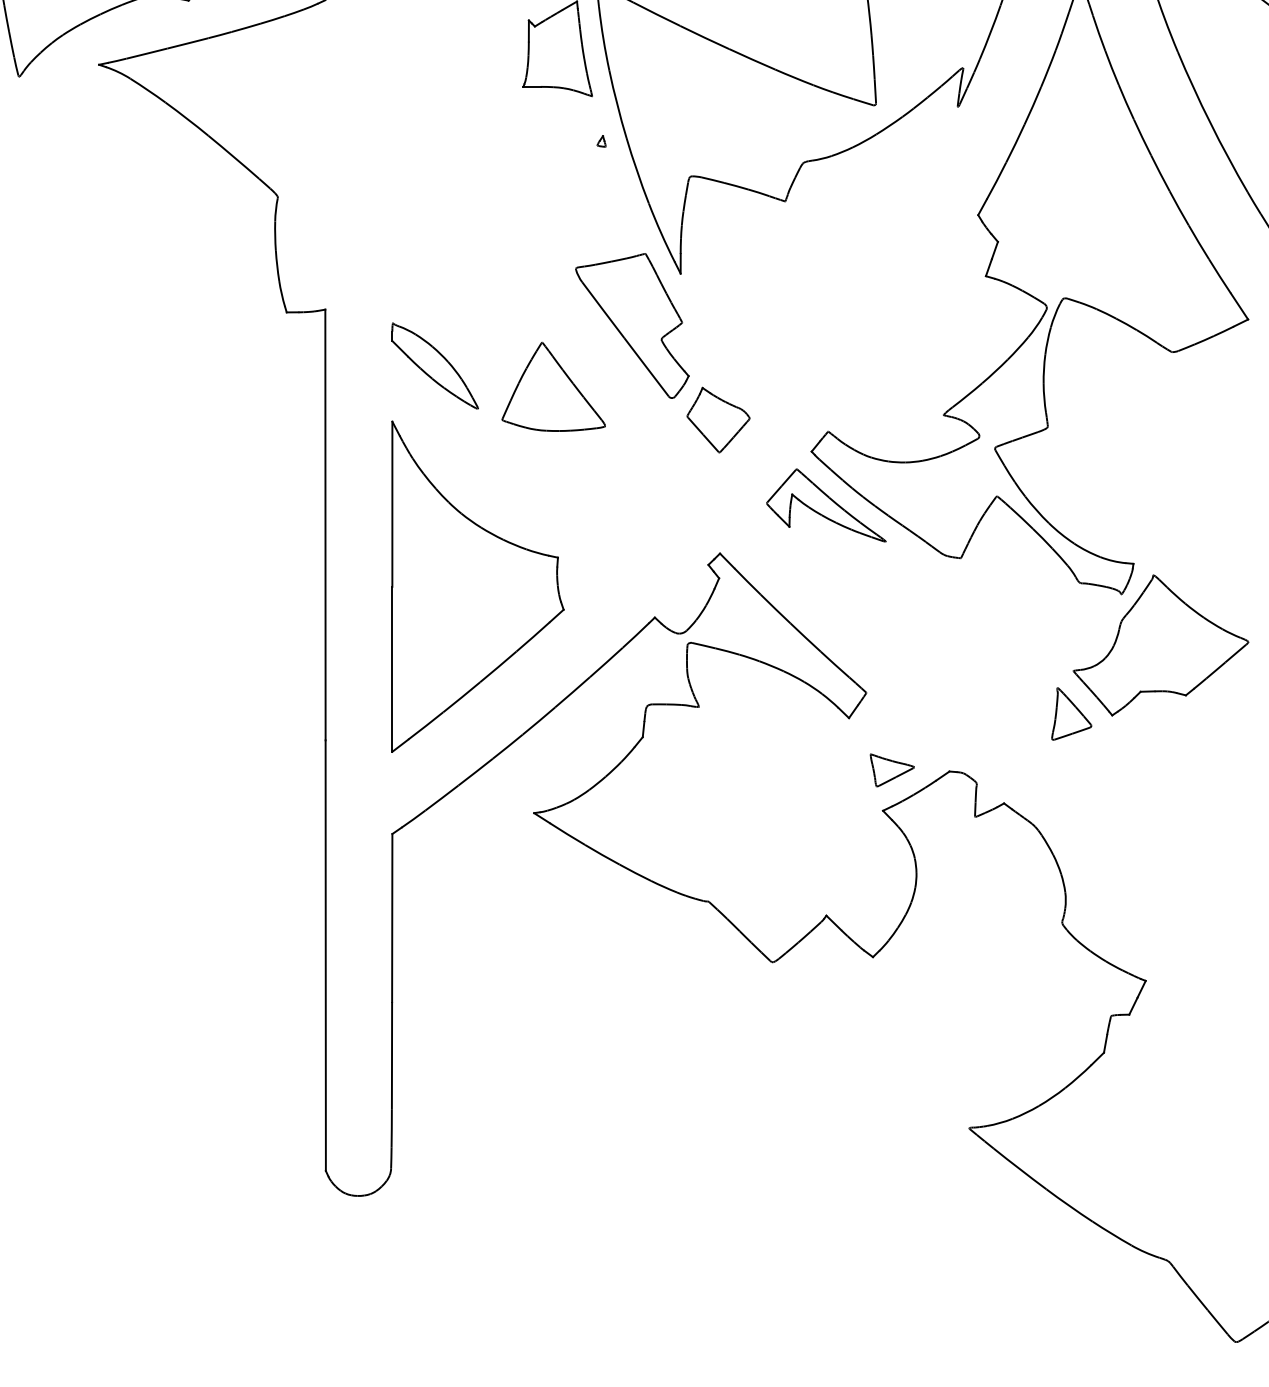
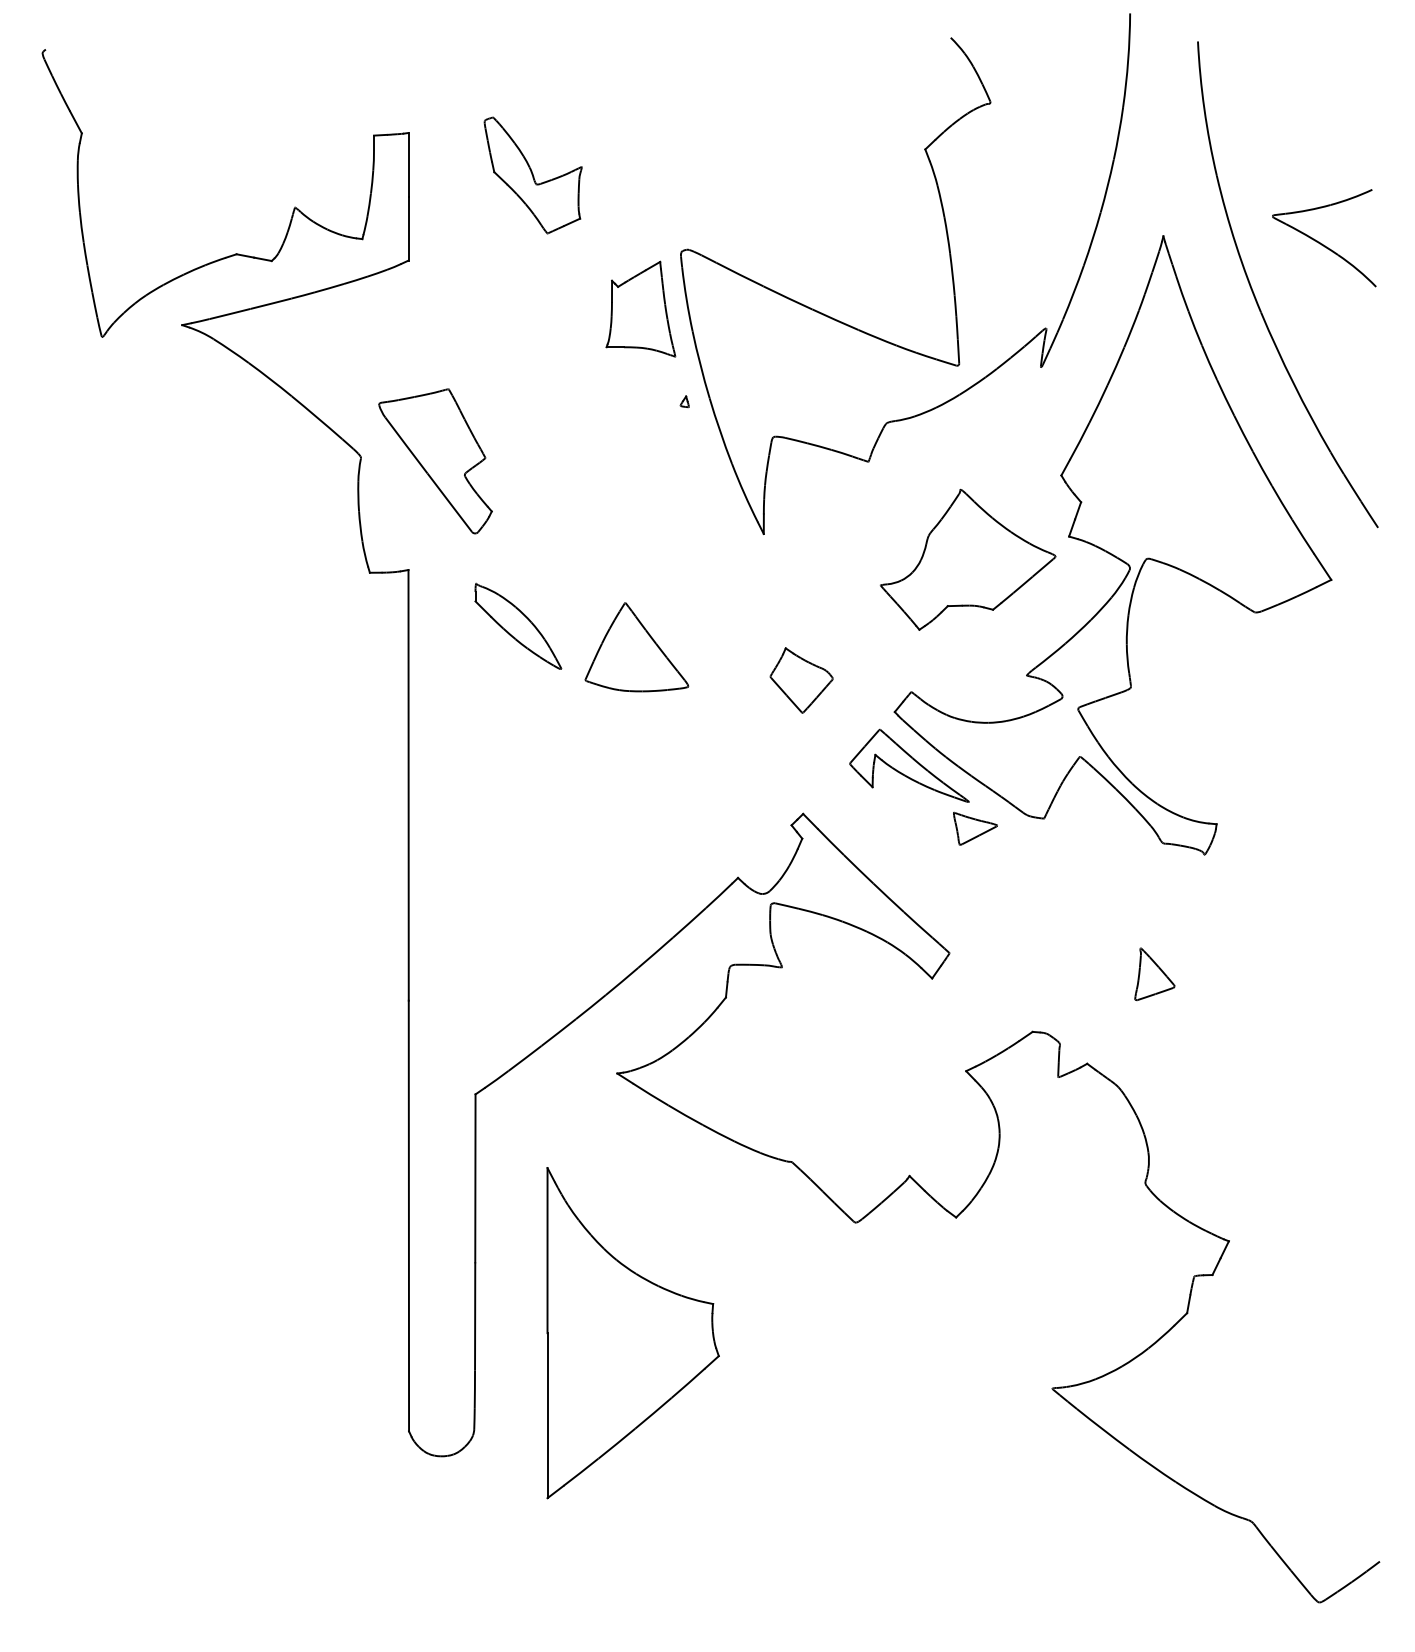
part: (632, 326) -> (435, 461), moved
part: (477, 587) -> (632, 1333), moved
part: (1160, 645) -> (967, 559), moved
part: (892, 770) -> (975, 828), moved

